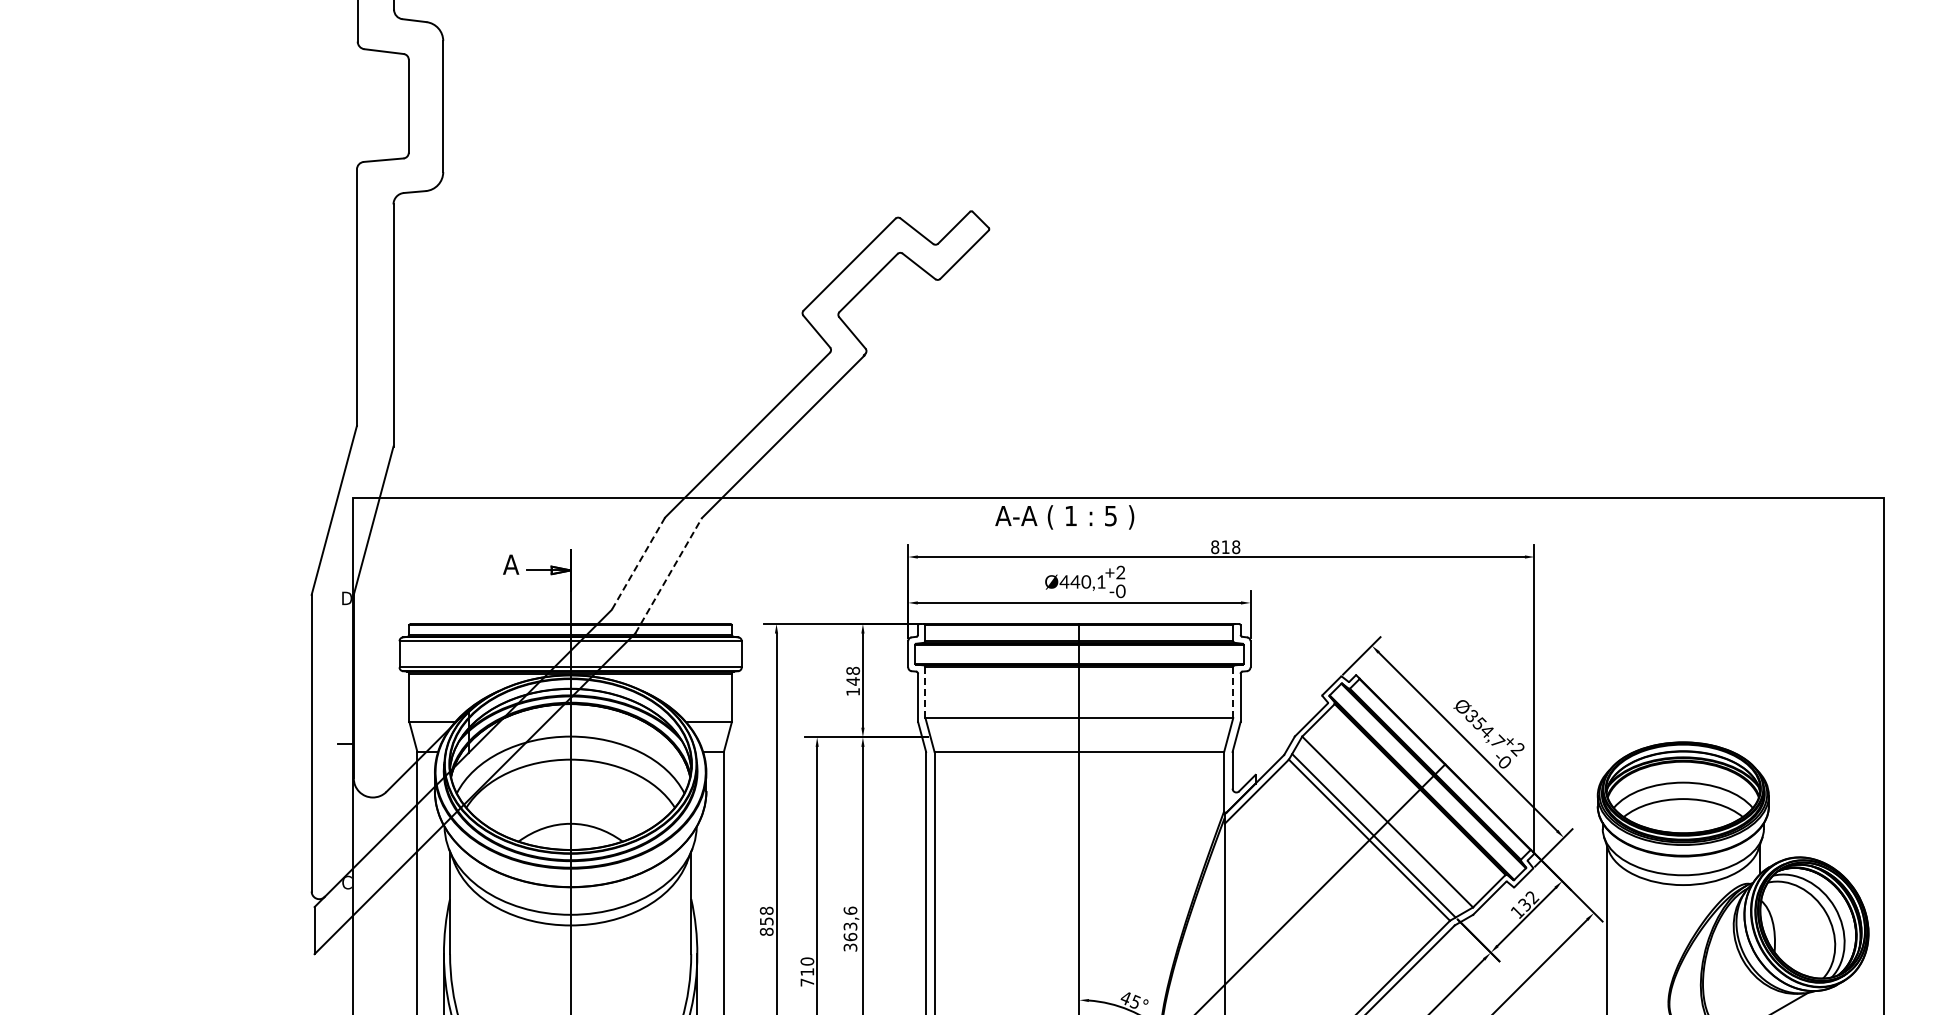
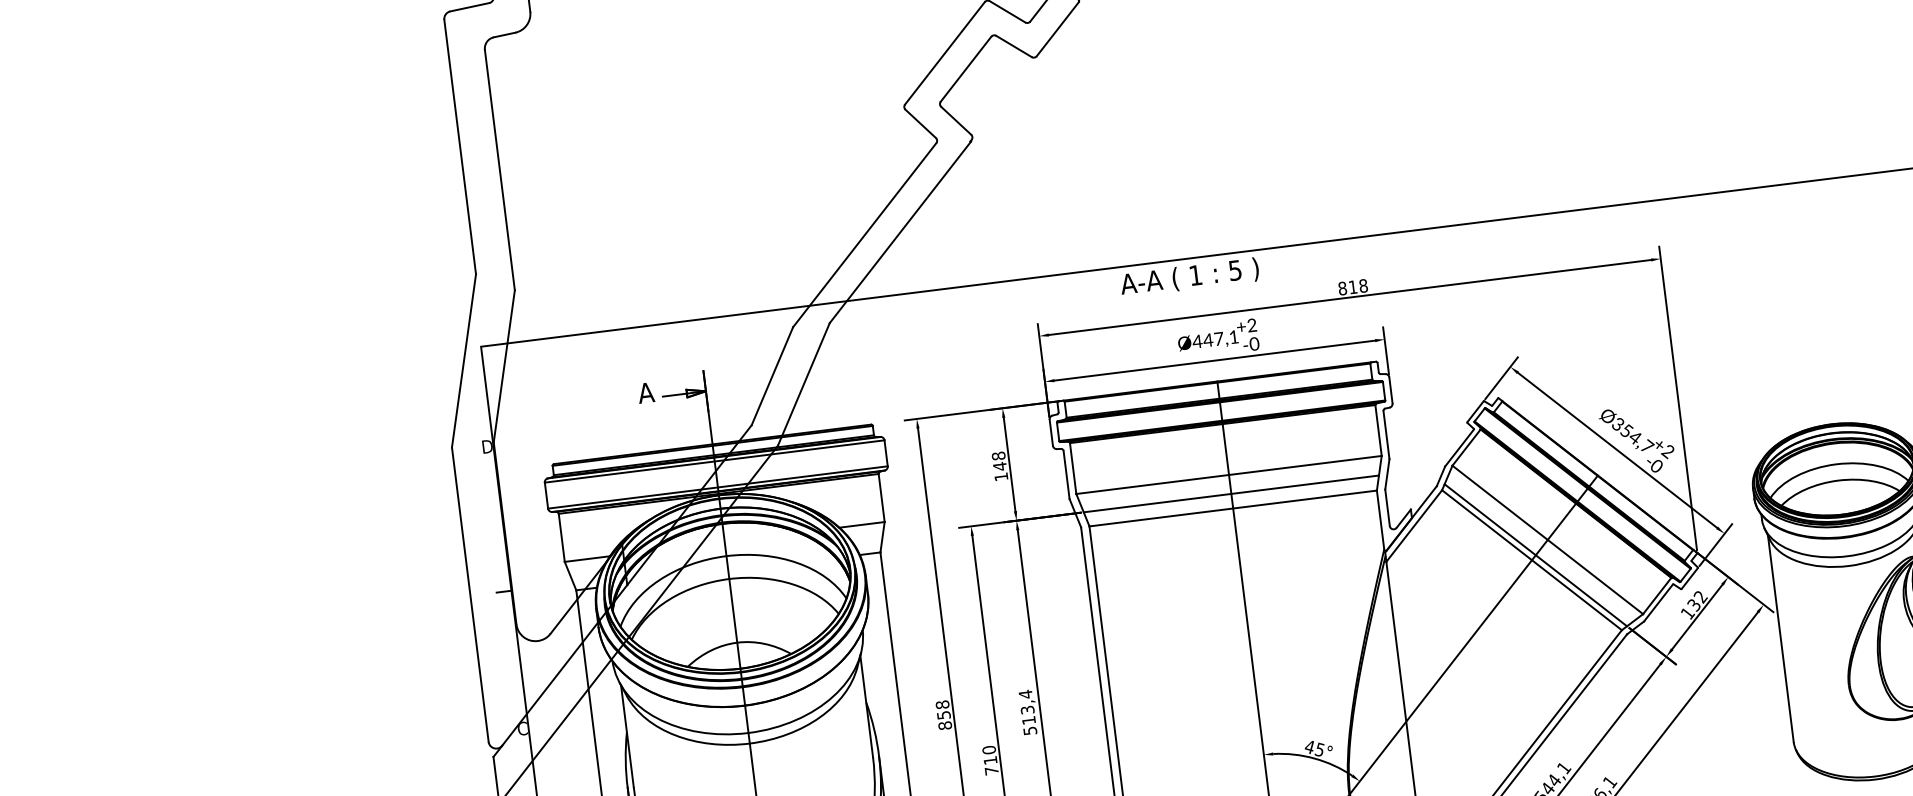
line: (638, 564) -> (772, 376), dashed -> solid
line: (668, 575) -> (803, 384), dashed -> solid
text: (1086, 581) -> (1219, 338), Ø440,1 -> Ø447,1
line: (925, 692) -> (1073, 468), dashed -> solid
line: (1233, 692) -> (1378, 430), dashed -> solid
line: (1079, 737) -> (1231, 494), added
text: (850, 928) -> (1027, 711), 363,6 -> 513,4

